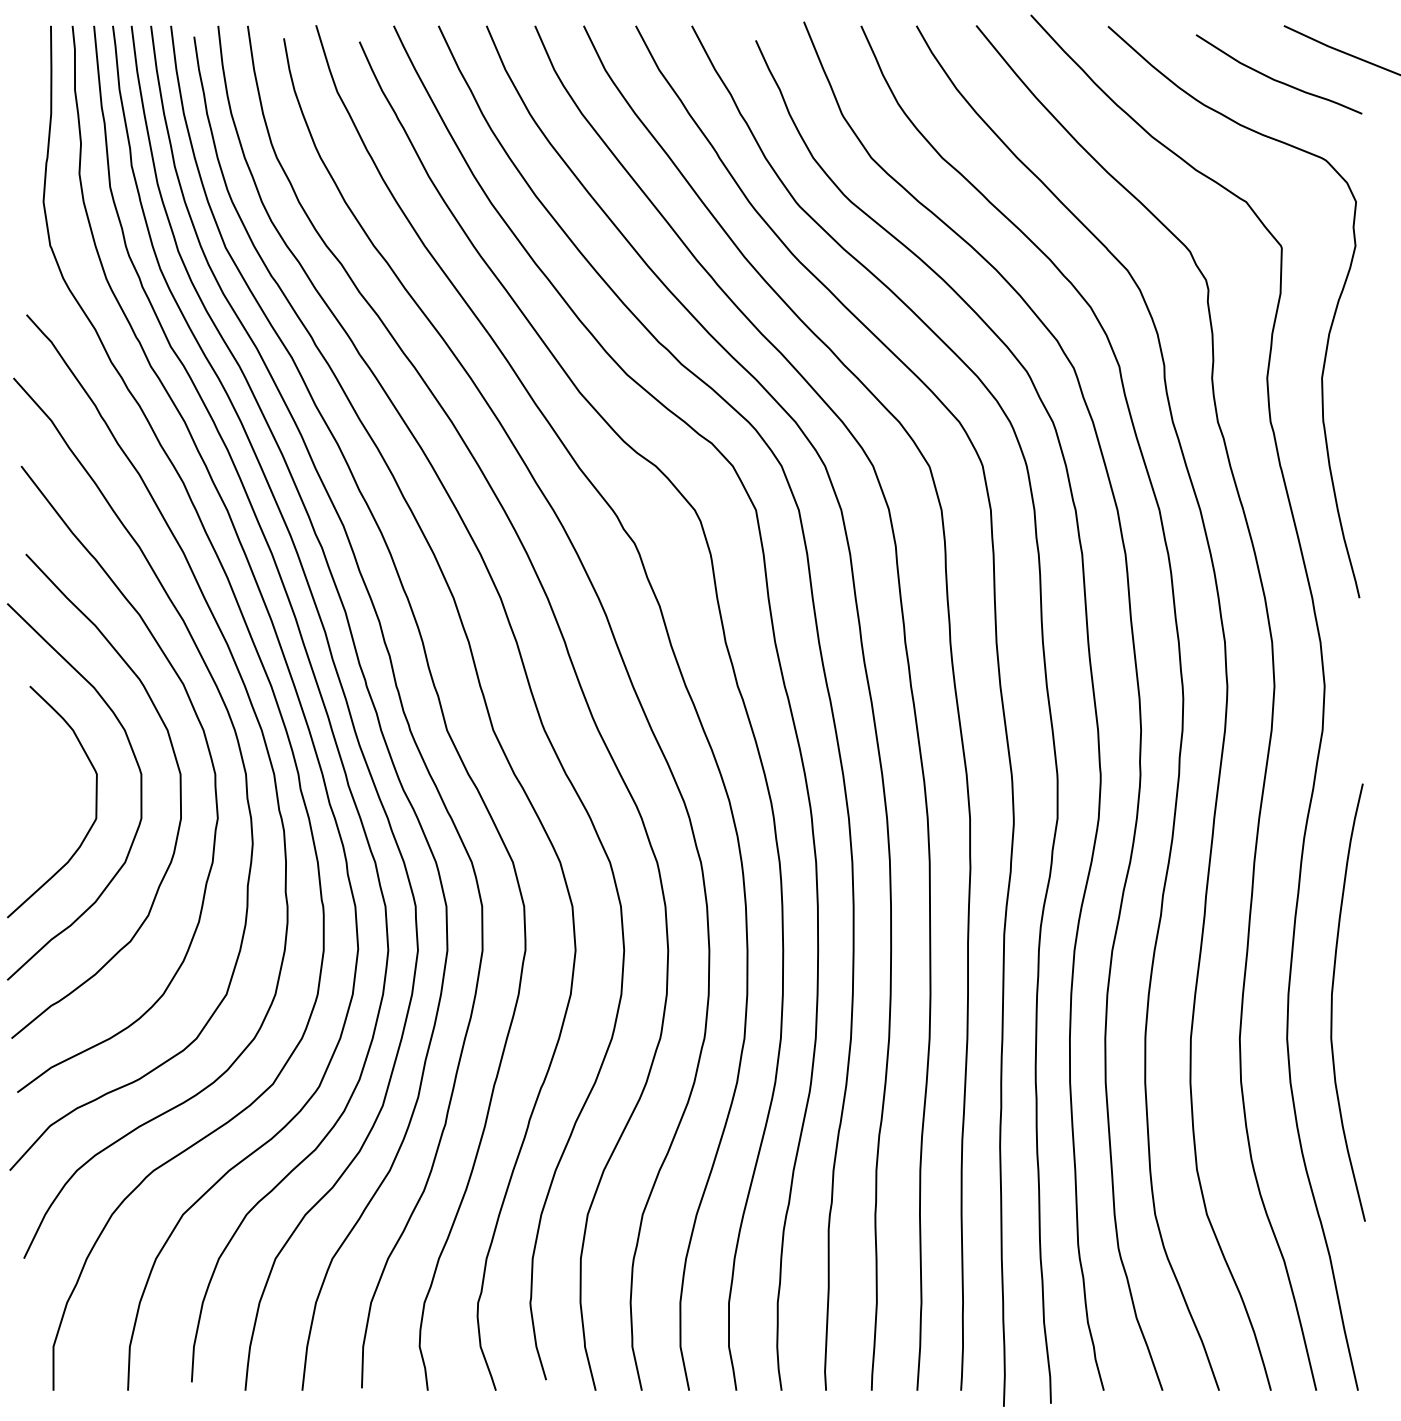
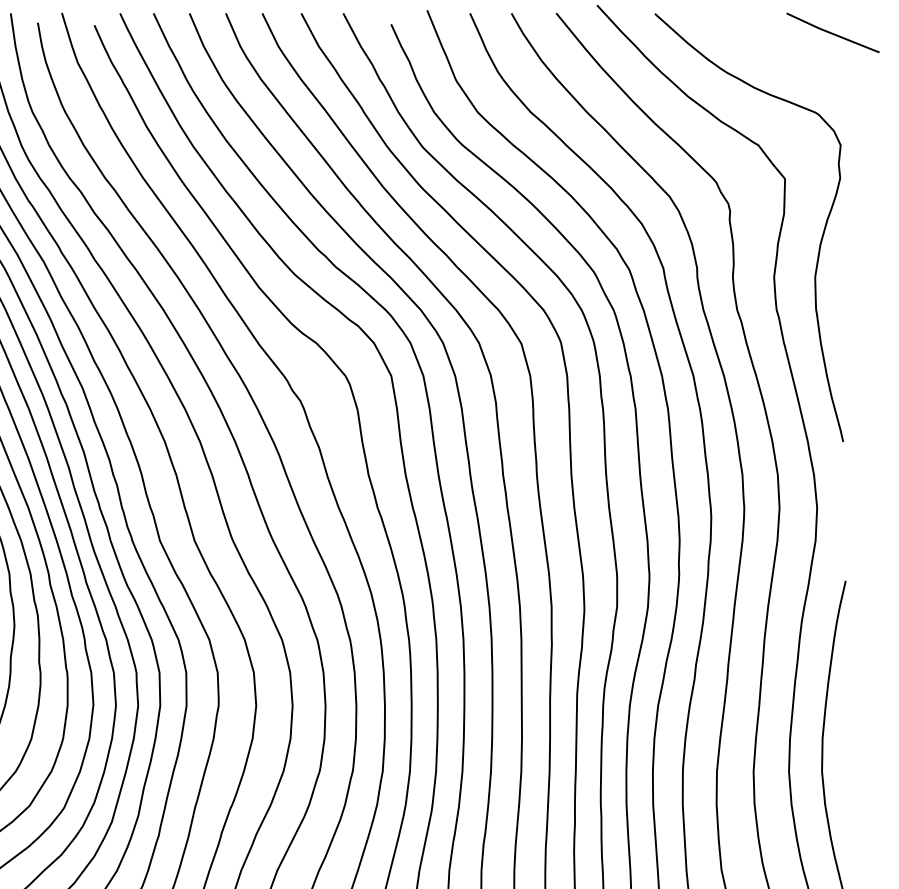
curve: (1276, 79) -> (781, 53), removed

